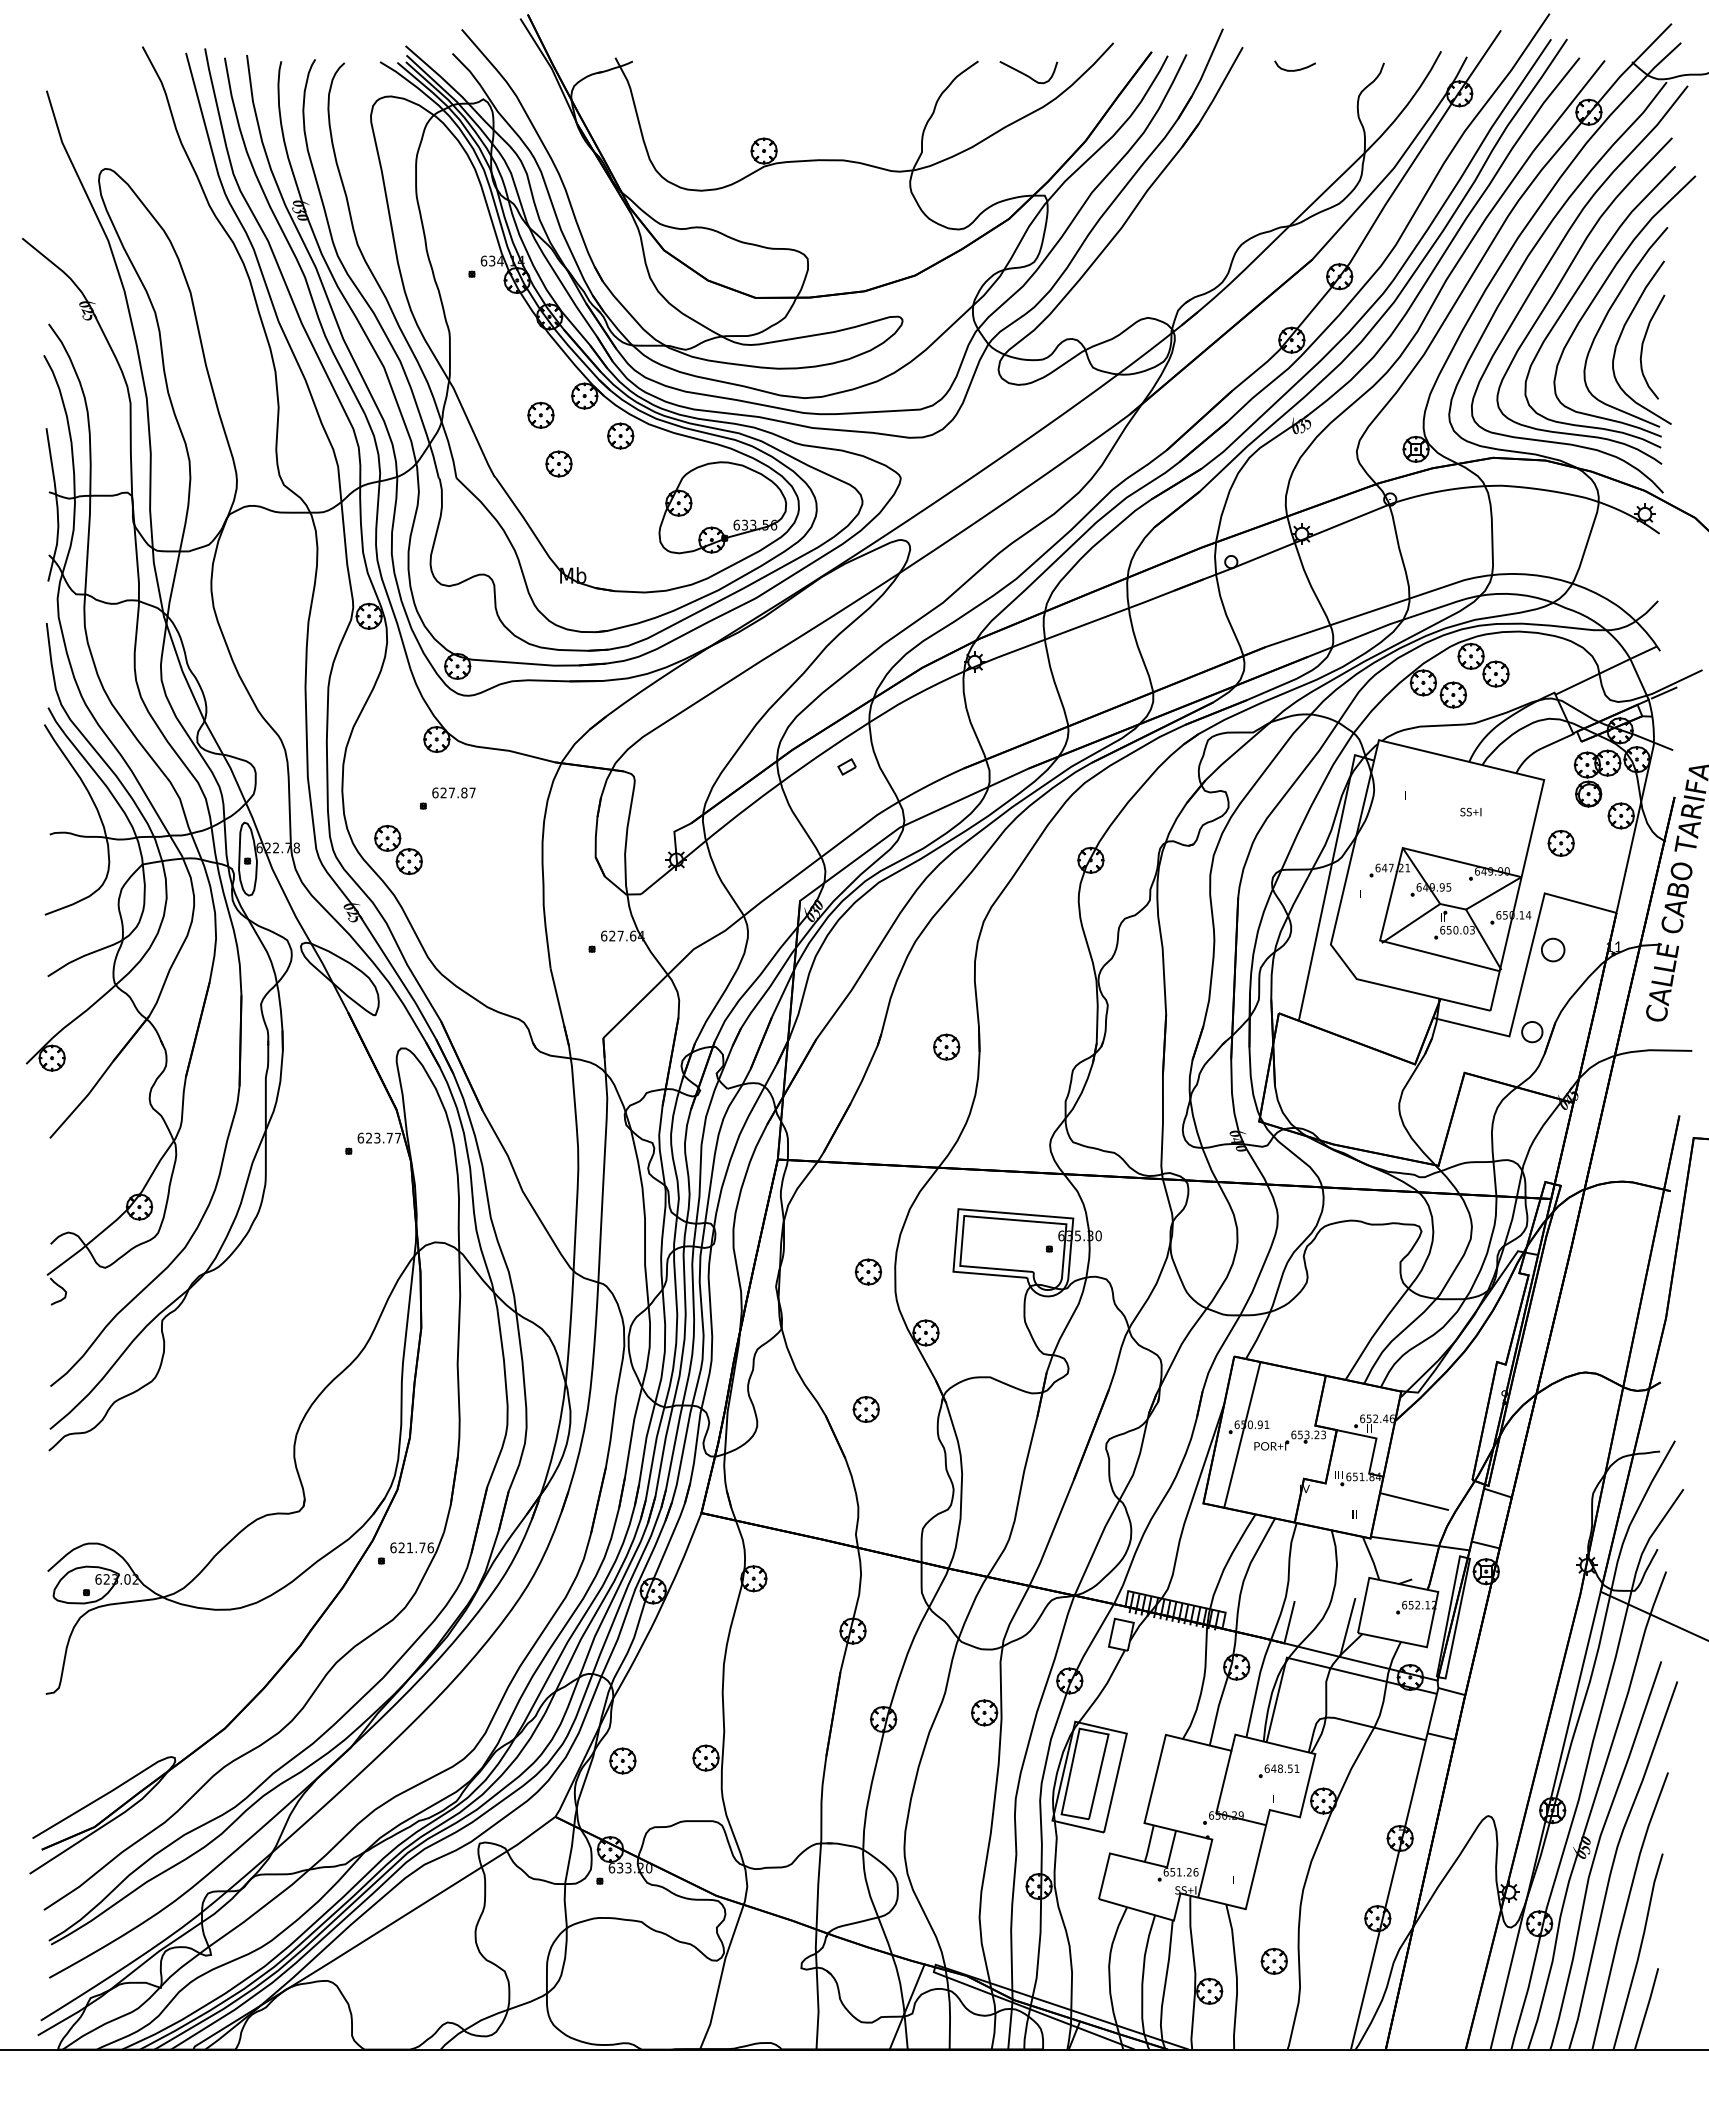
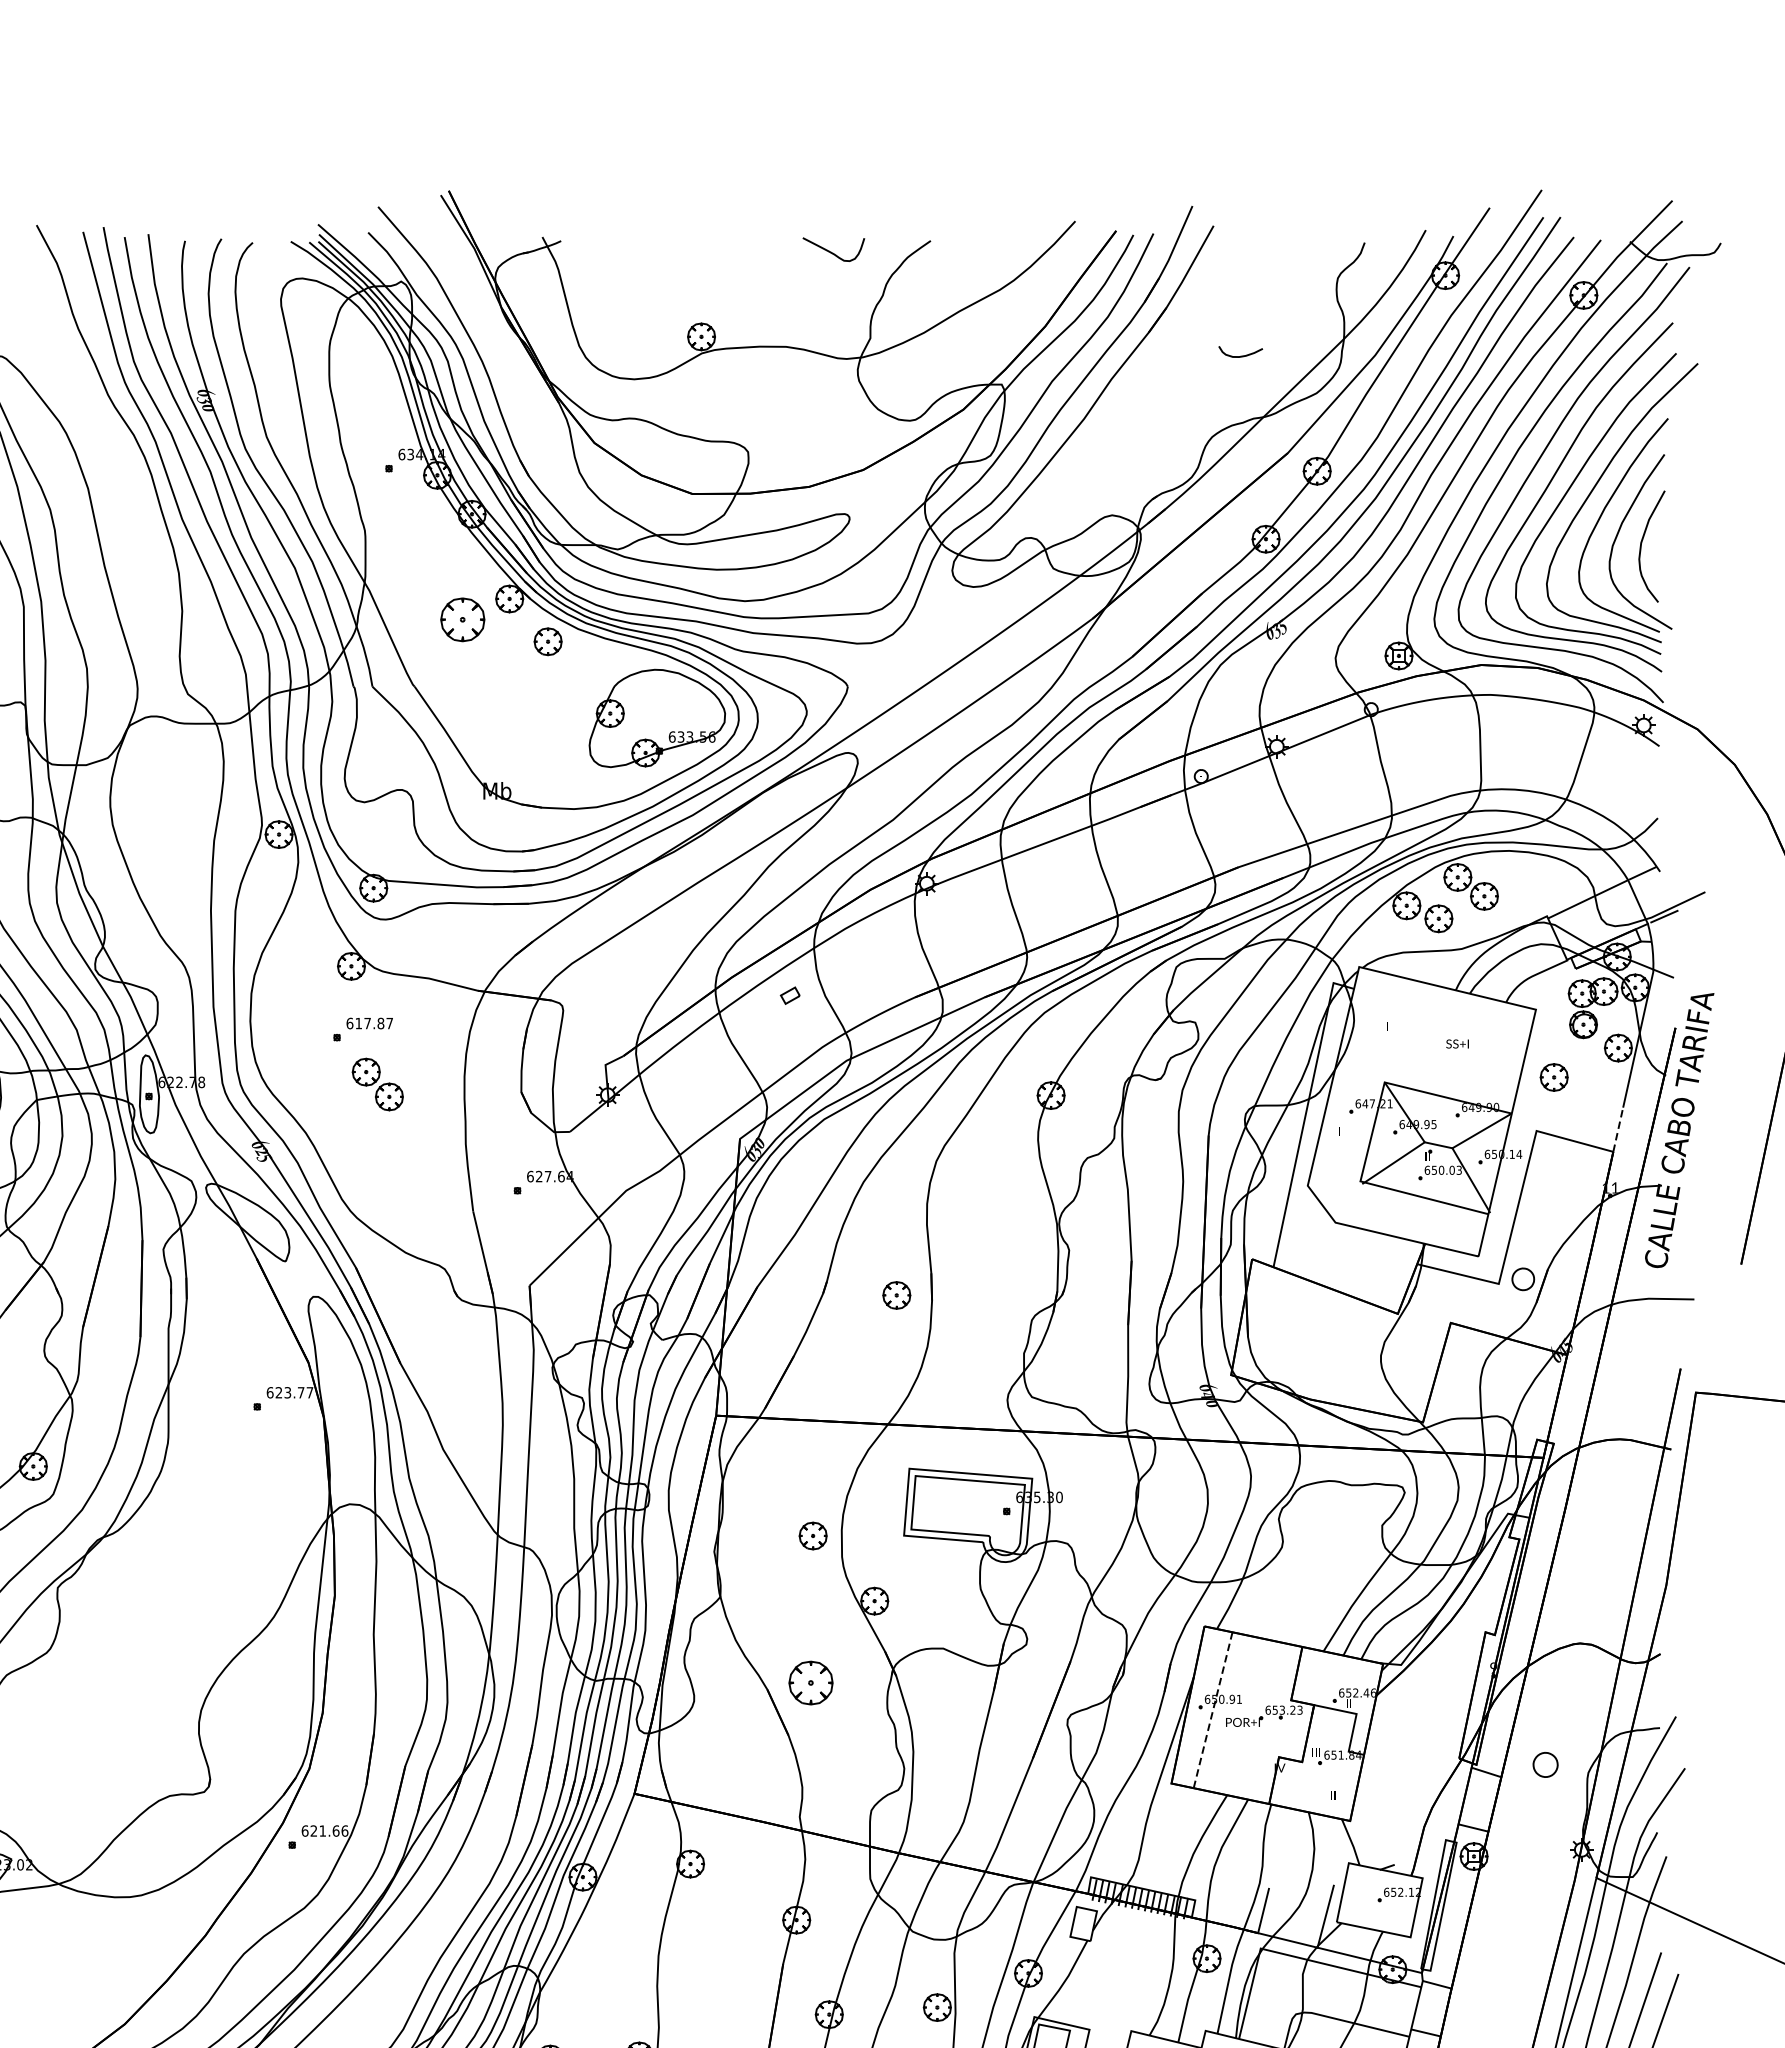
curve: (1294, 69) -> (1240, 355), moved
curve: (1026, 74) -> (831, 251), moved
part: (540, 414) -> (462, 618), size x1.6
part: (558, 463) -> (481, 671), removed
text: (443, 792) -> (358, 1023), 627.87 -> 617.87
part: (398, 849) -> (377, 1084), moved
line: (1621, 891) -> (1618, 1128), solid -> dashed
part: (1553, 949) -> (1545, 1764), moved
part: (865, 1409) -> (810, 1683), size x1.6
line: (1242, 1435) -> (1213, 1710), solid -> dashed
line: (1413, 1501) -> (1396, 1781), removed
line: (1419, 1543) -> (1402, 1826), removed
text: (422, 1547) -> (336, 1830), 621.76 -> 621.66

